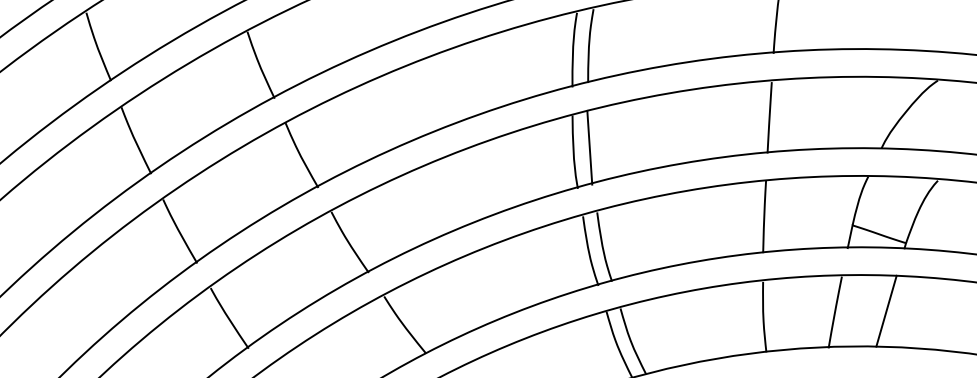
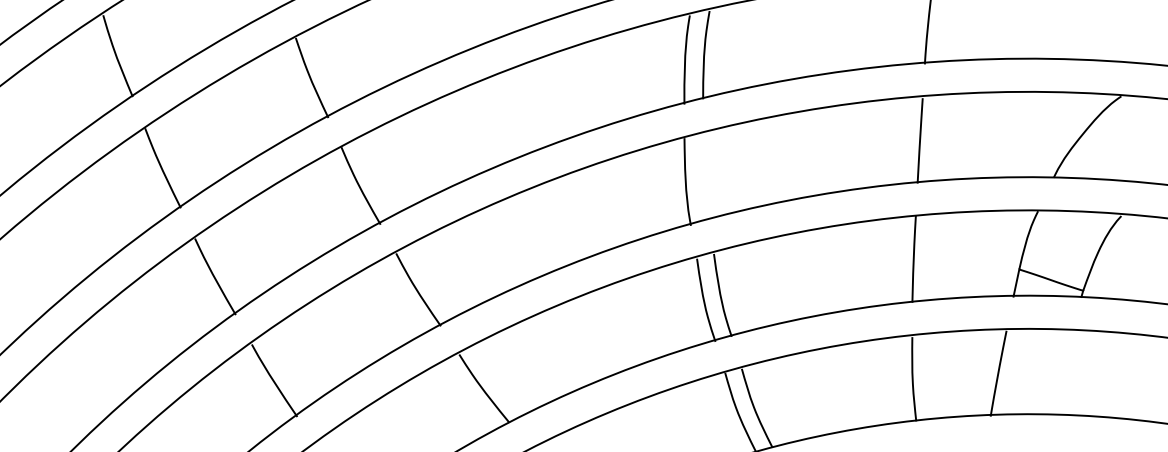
line: (590, 147) -> (705, 176), removed
line: (886, 310) -> (1059, 371), removed

